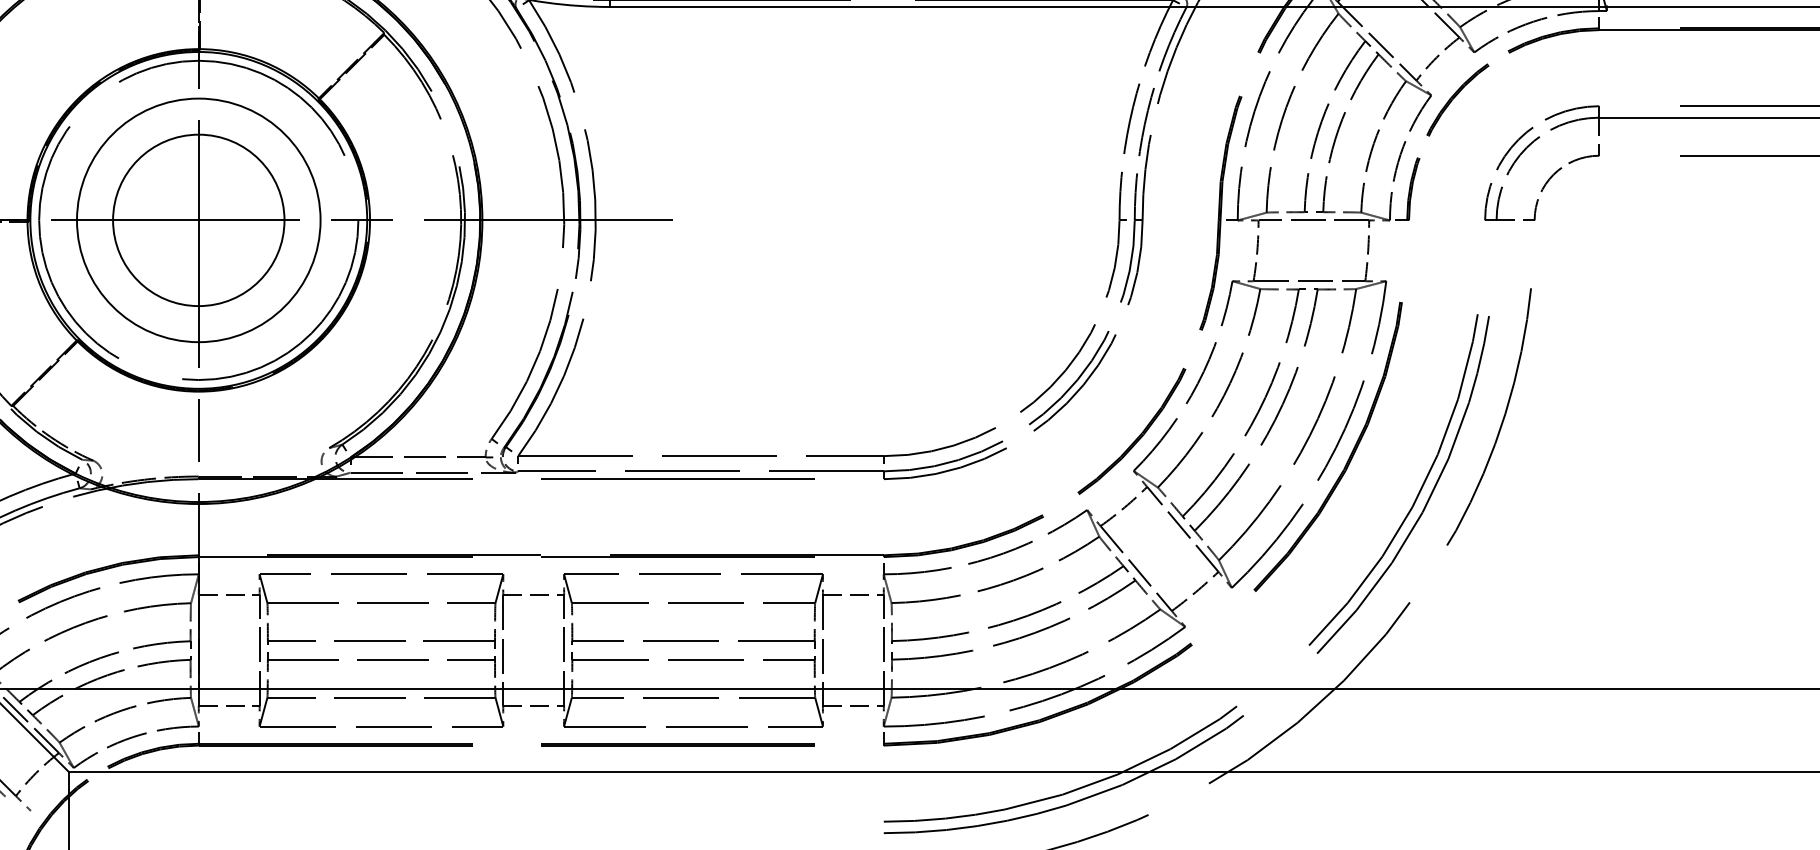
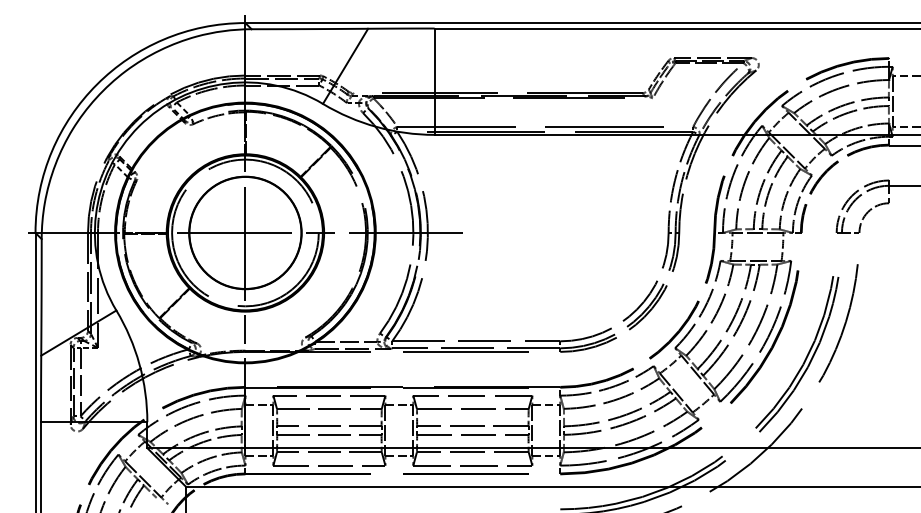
circle: (198, 219) -> (245, 232), size x1.43

